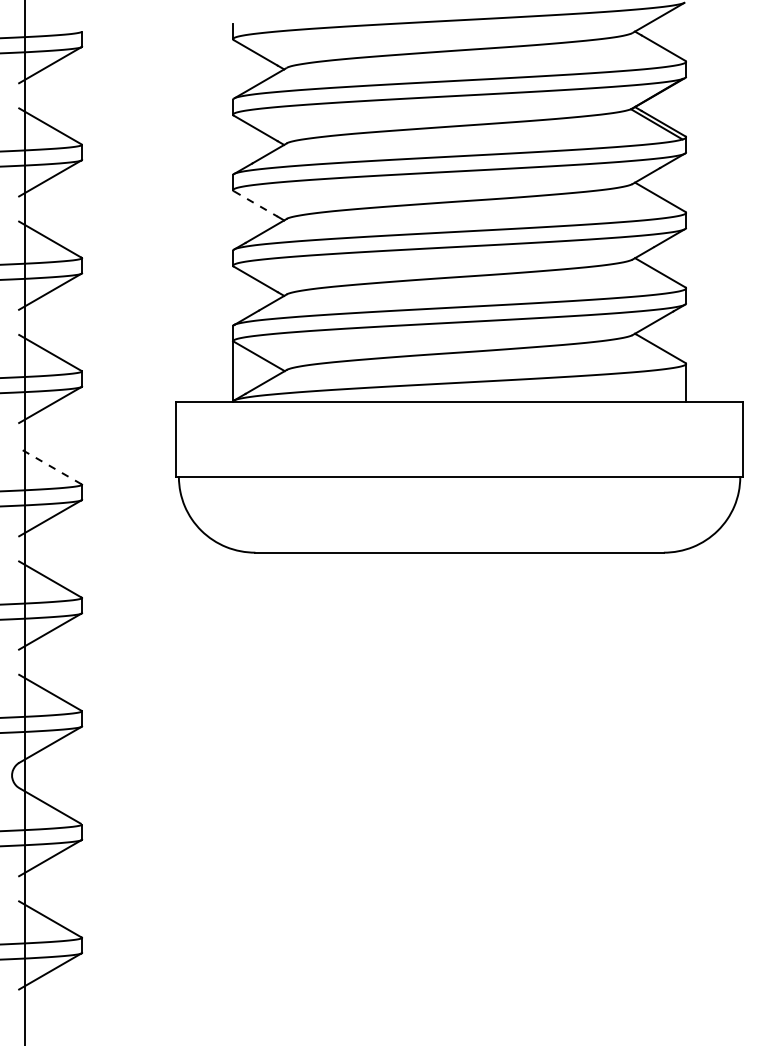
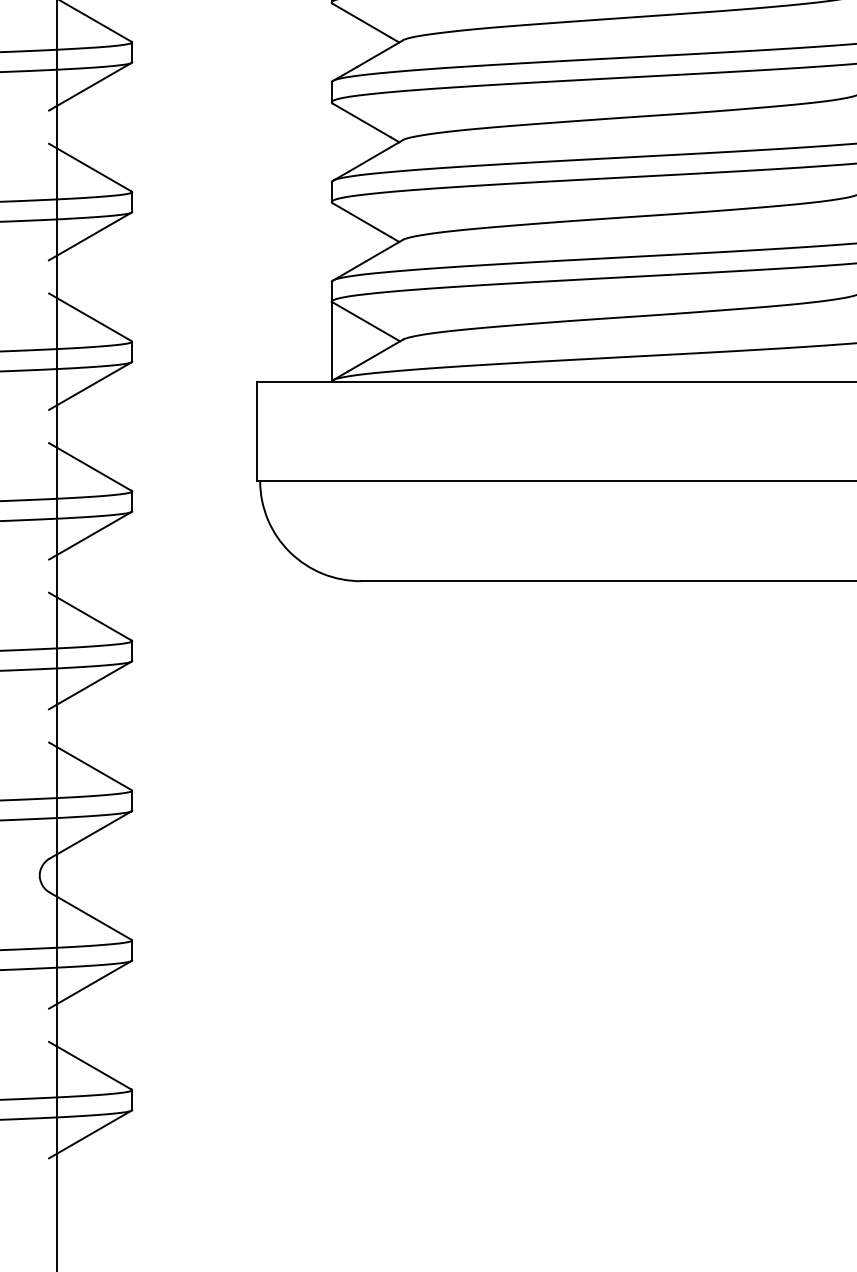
line: (256, 204) -> (362, 121), dashed -> solid
line: (49, 465) -> (89, 466), dashed -> solid

